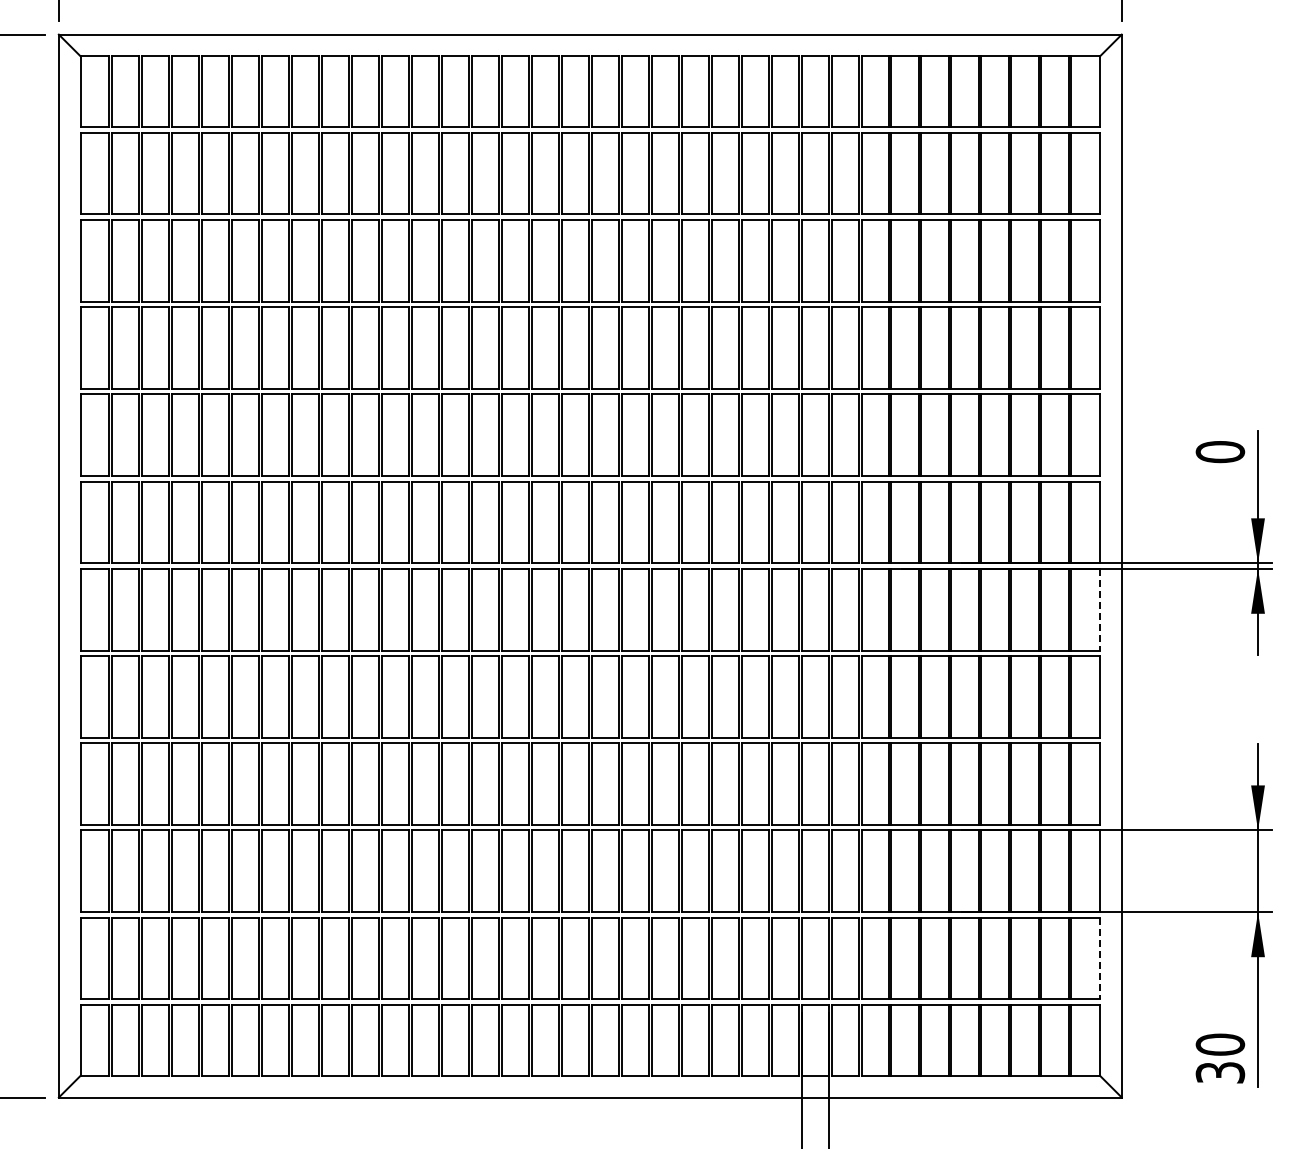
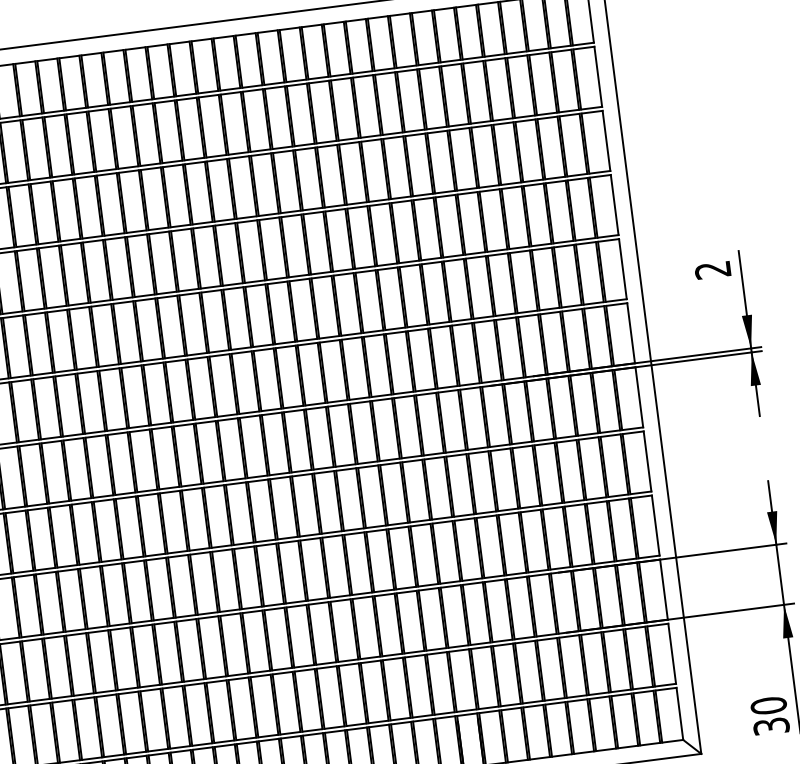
text: (1220, 452) -> (713, 270), 0 -> 2
line: (1099, 609) -> (638, 397), dashed -> solid
line: (1099, 958) -> (671, 653), dashed -> solid

